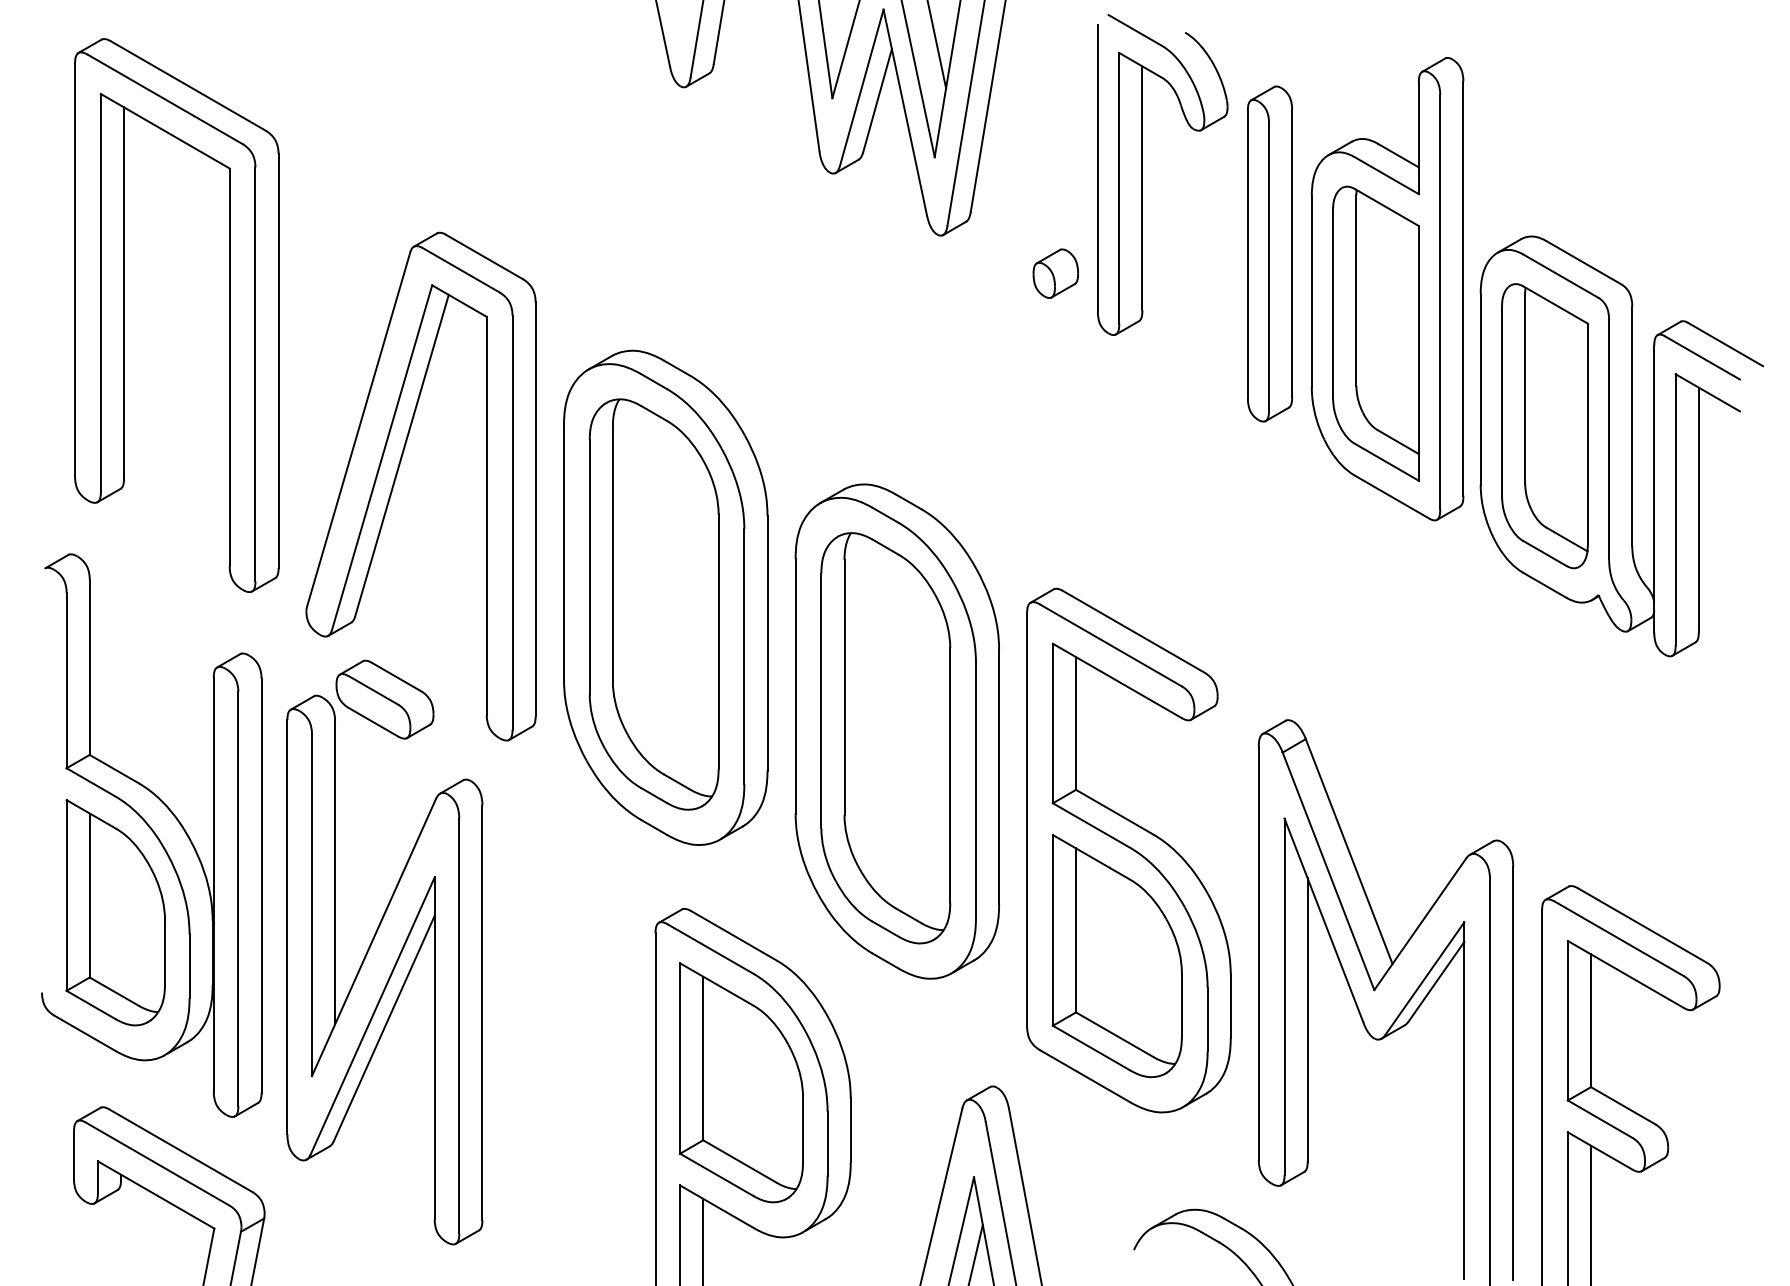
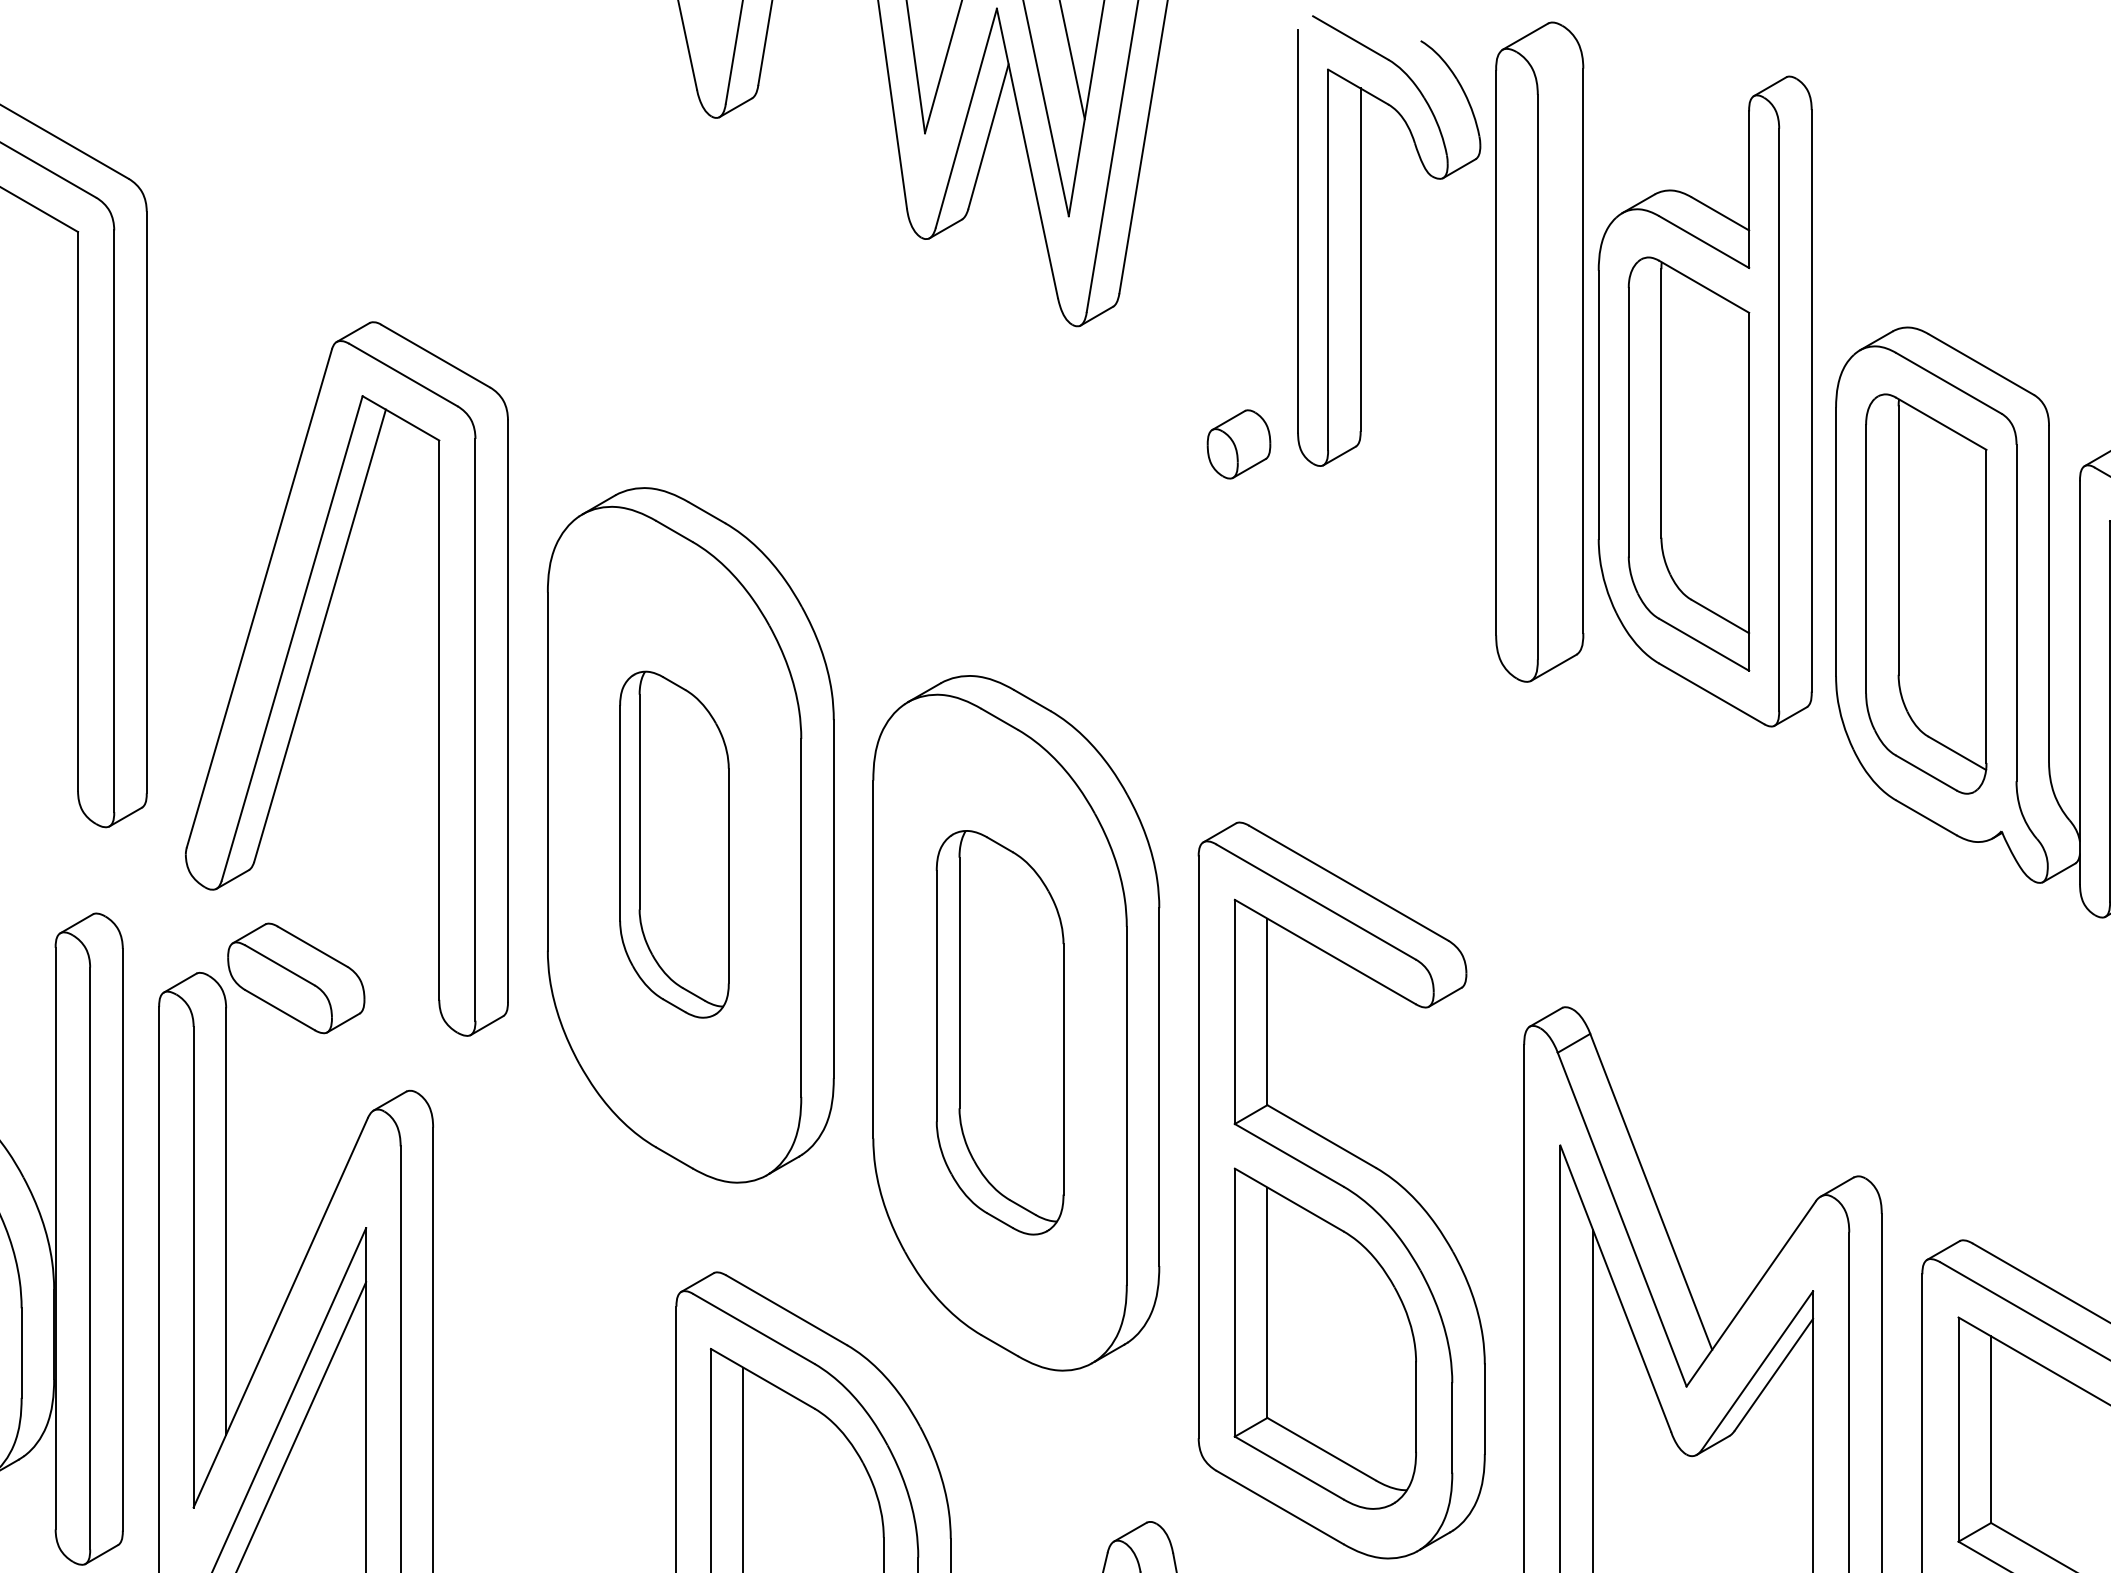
part: (1270, 253) -> (1540, 351), size x1.4
part: (1055, 273) -> (1238, 444), moved
part: (653, 604) -> (673, 844), size x0.6
part: (885, 738) -> (999, 1032), size x0.7

